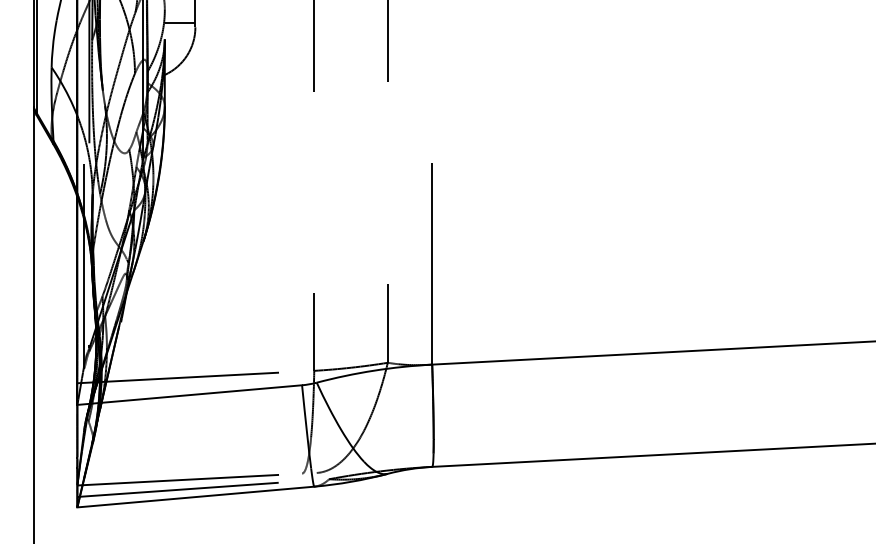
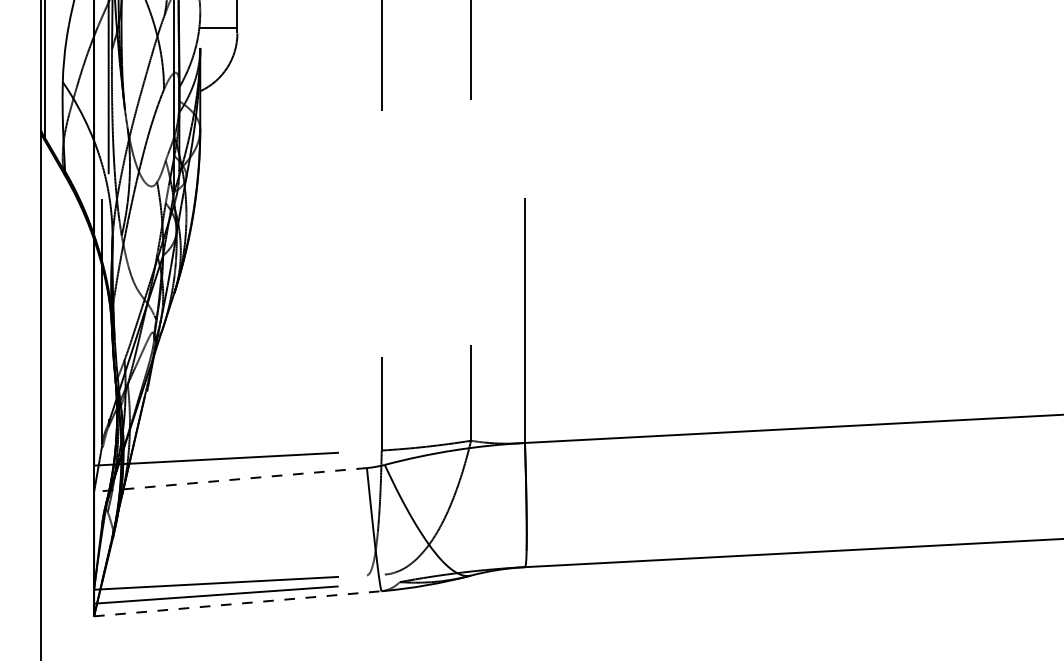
line: (189, 394) -> (230, 479), solid -> dashed
line: (196, 496) -> (238, 603), solid -> dashed

